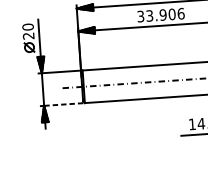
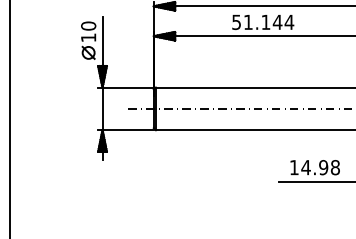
text: (161, 15) -> (263, 22), 33.906 -> 51.144
text: (28, 35) -> (88, 37), 20 -> 10
line: (63, 104) -> (128, 130), dashed -> solid

